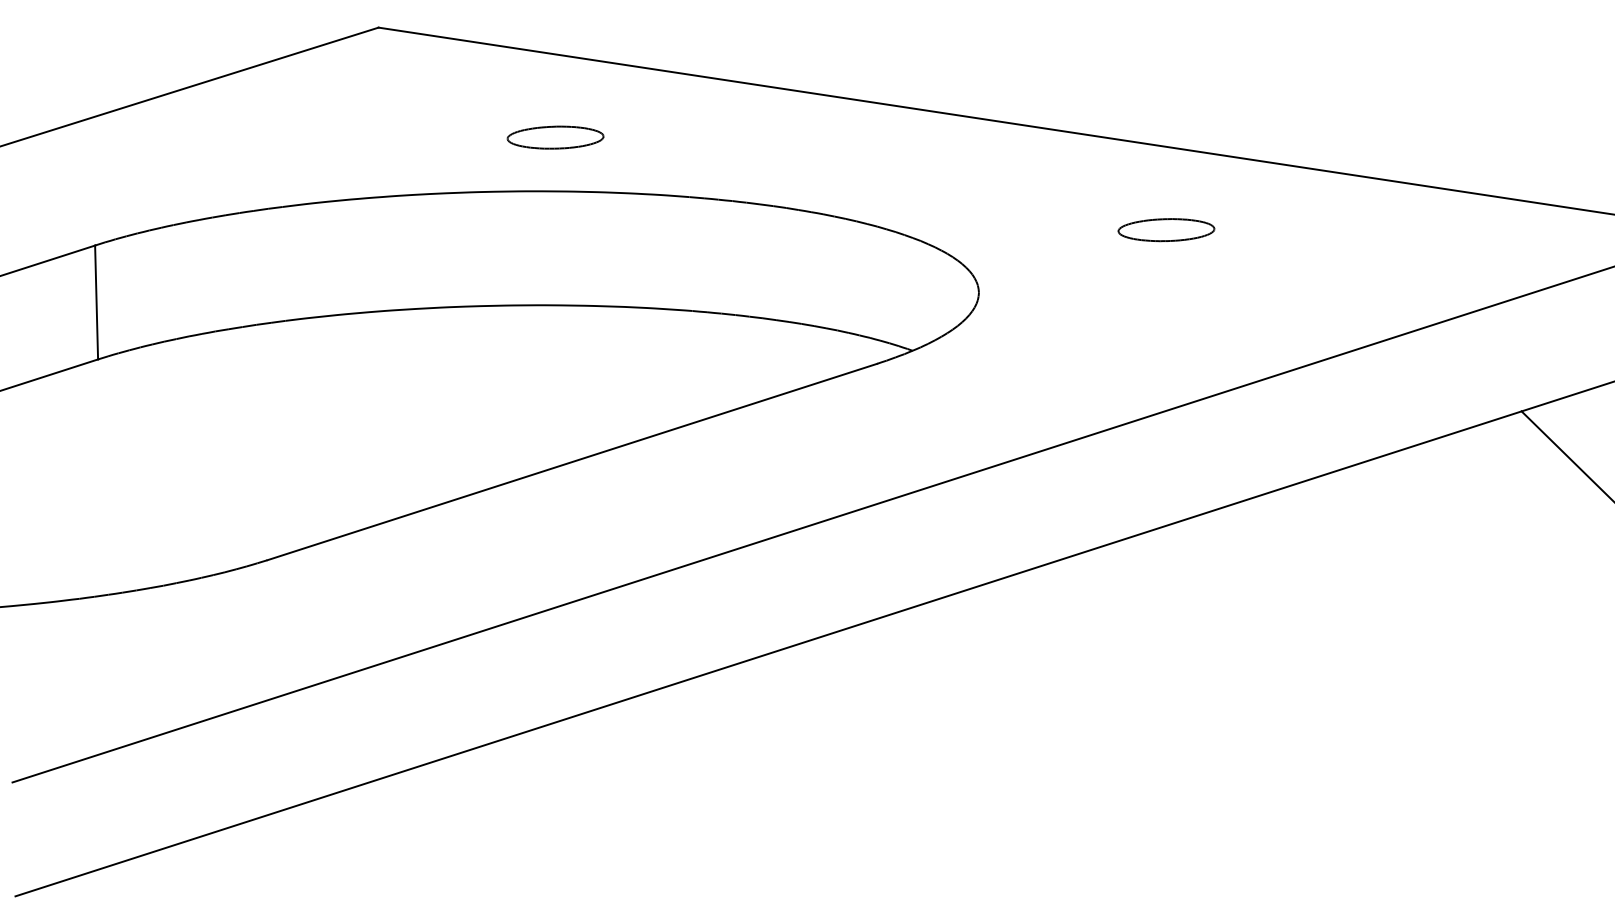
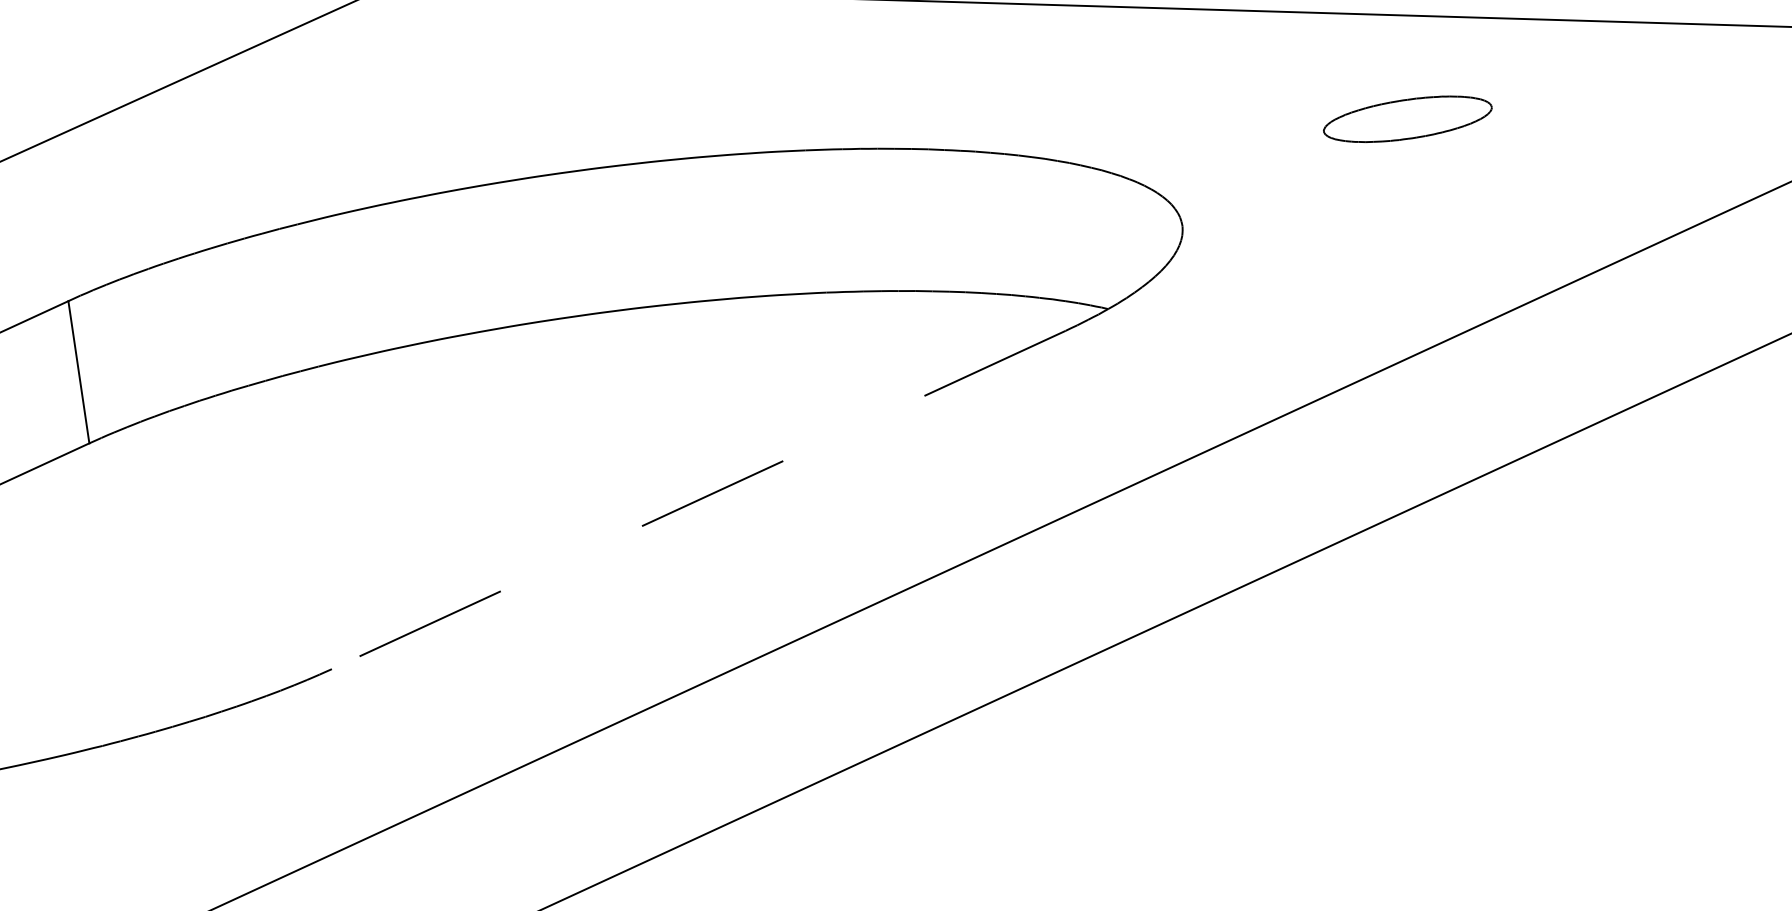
part: (555, 137) -> (628, 96), removed
part: (1166, 230) -> (1407, 119), size x1.4
line: (571, 462) -> (697, 500), solid -> dashed

